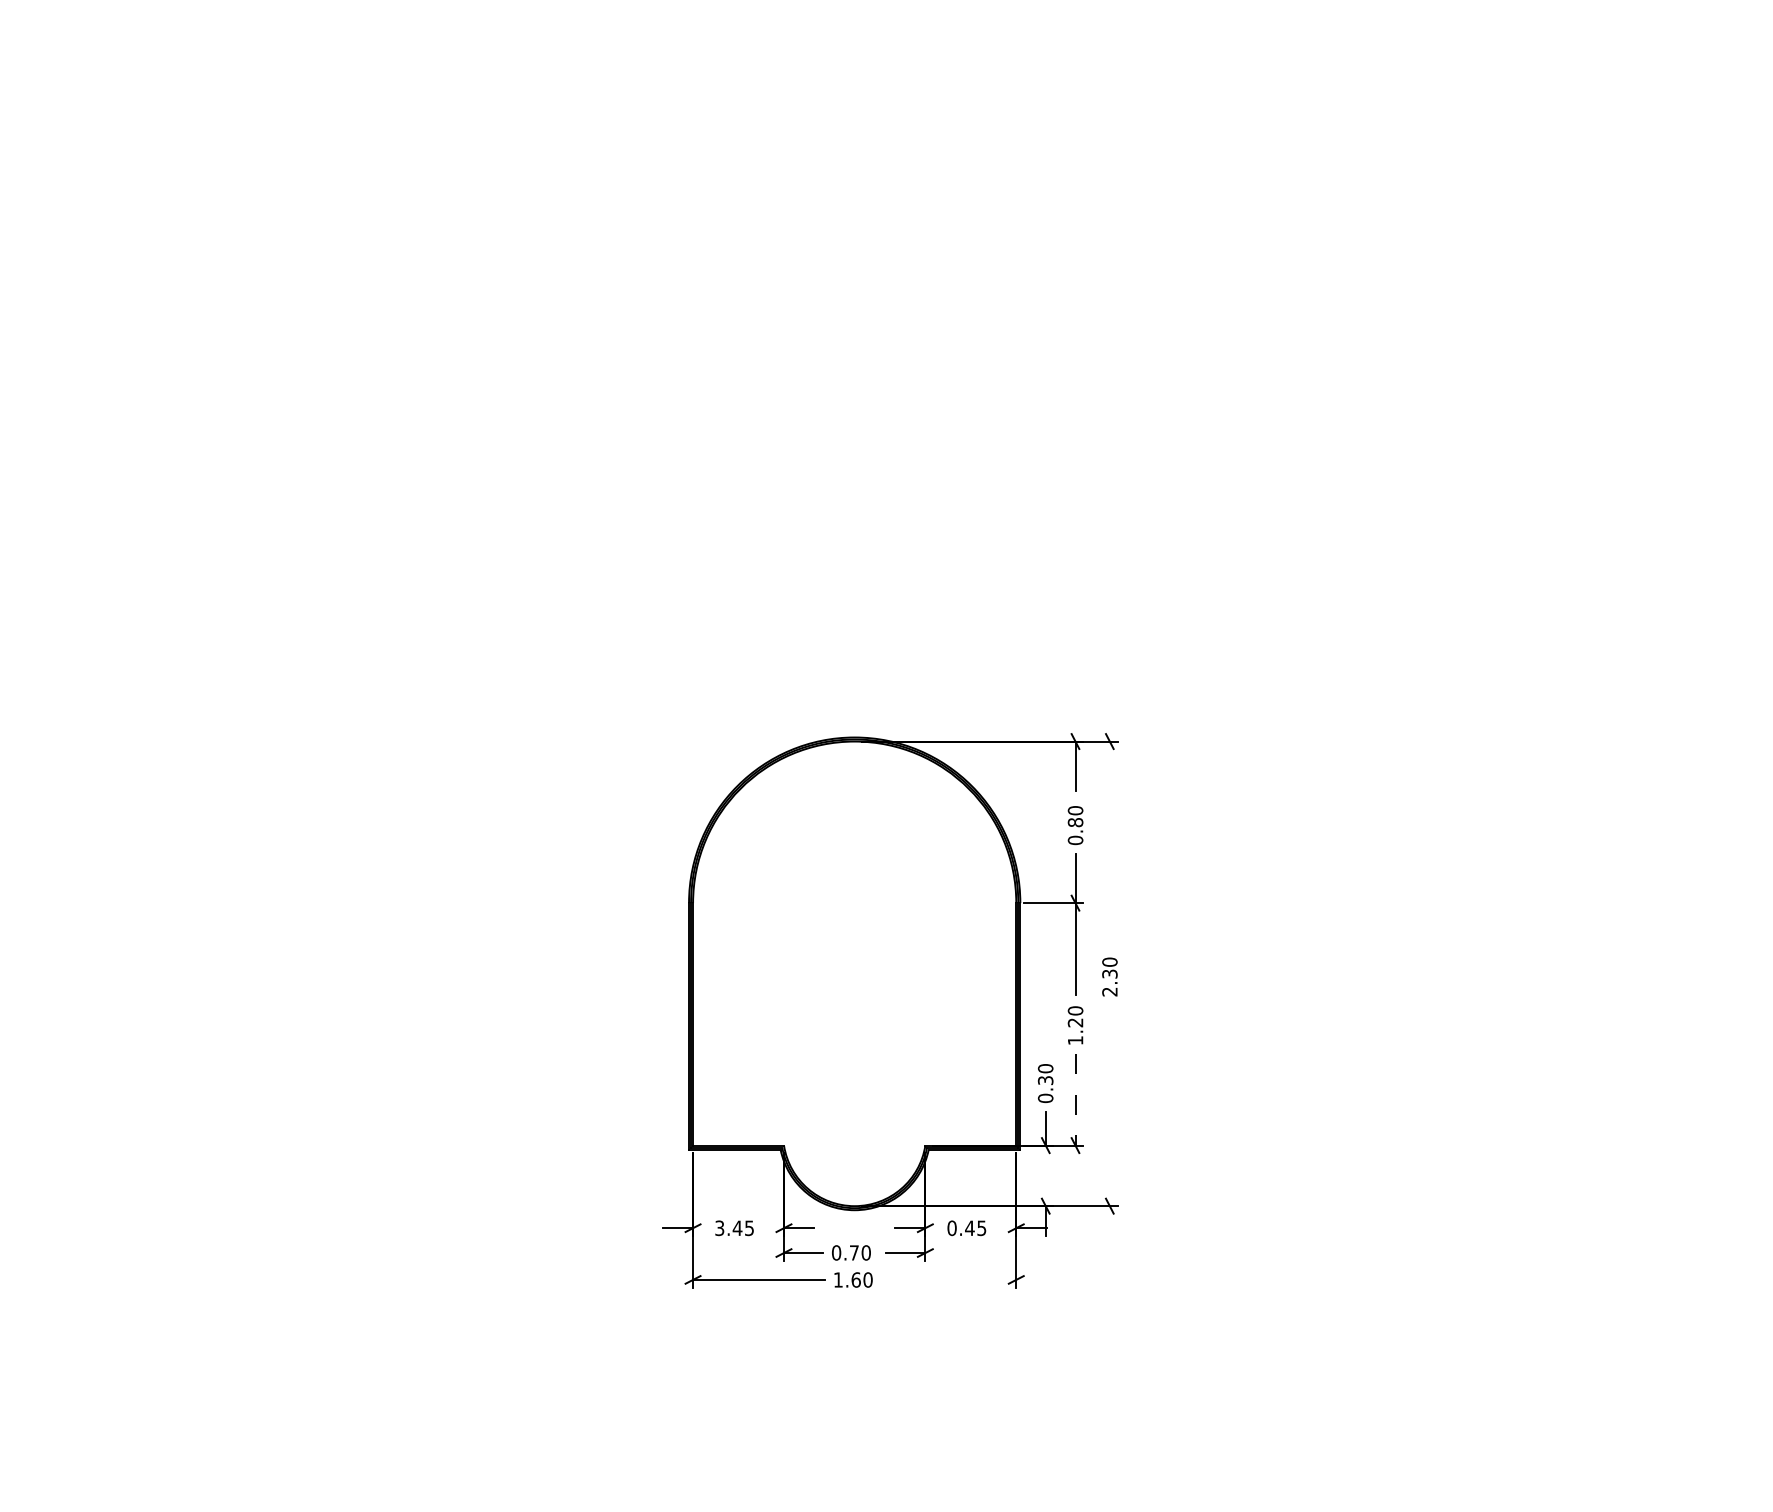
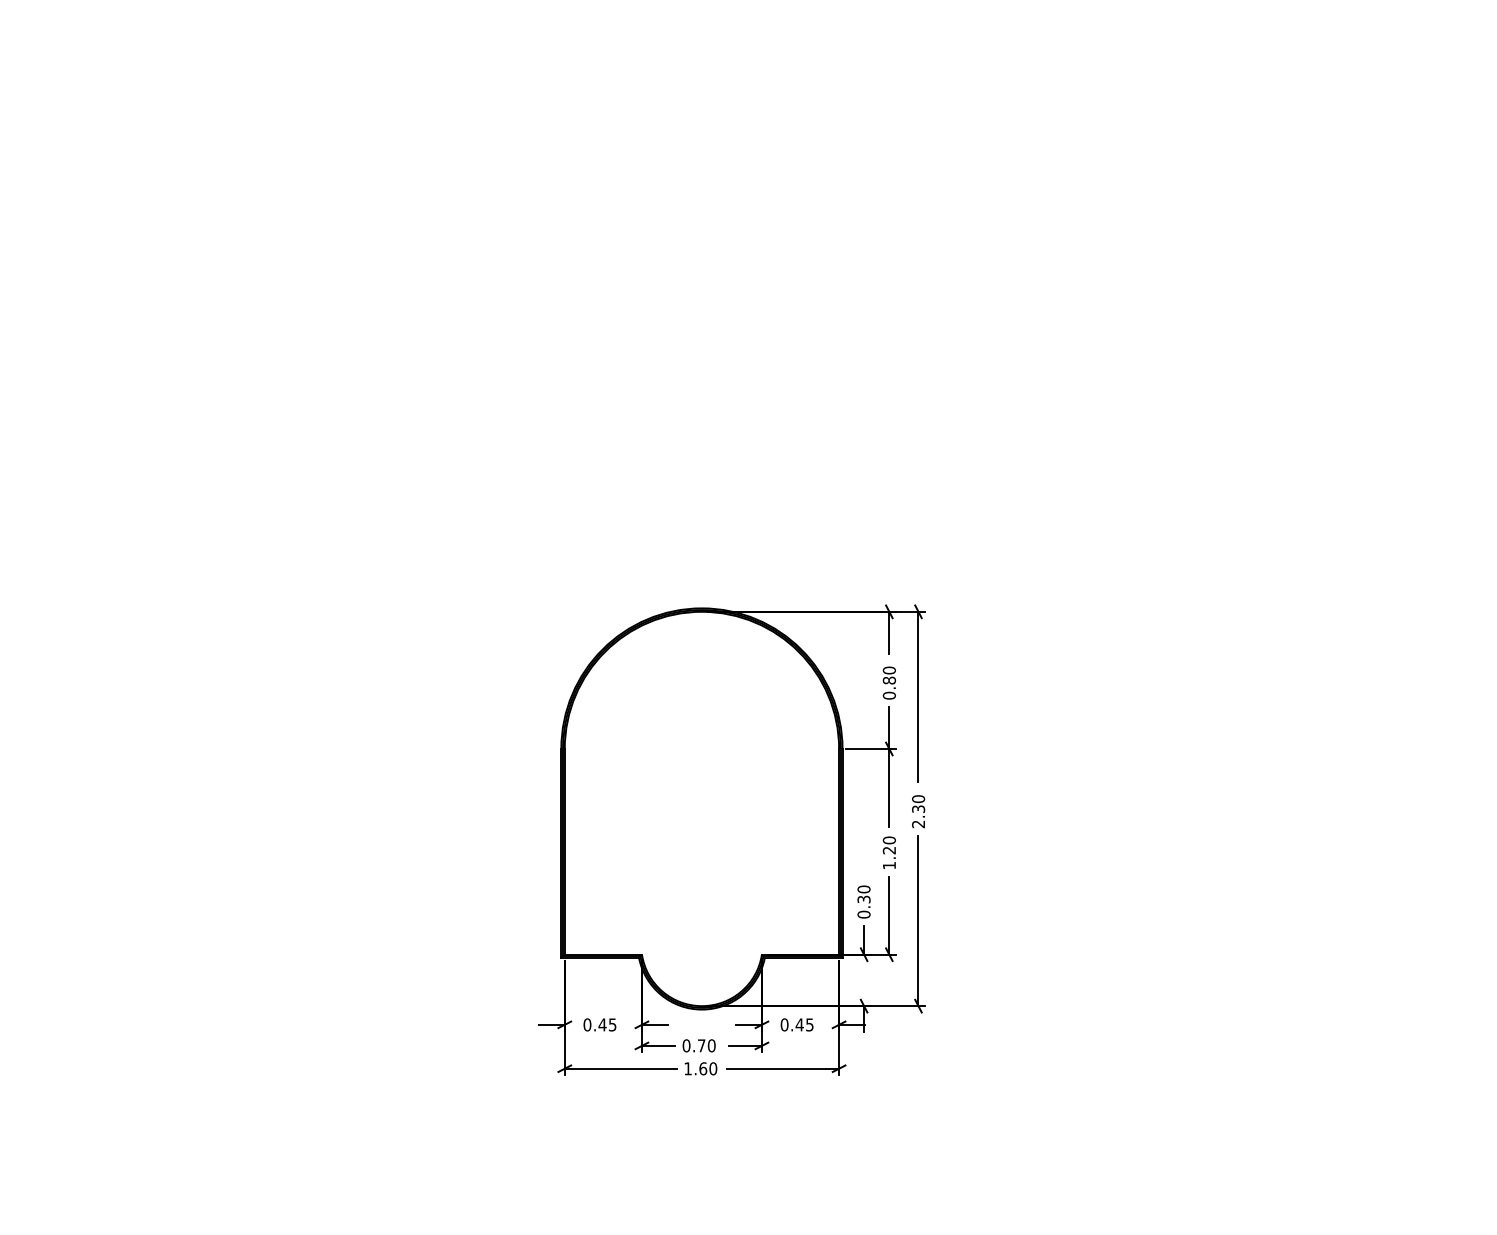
line: (1109, 841) -> (918, 696), added
line: (1075, 1099) -> (889, 915), dashed -> solid
line: (1109, 1105) -> (918, 920), added
text: (719, 1228) -> (587, 1025), 3.45 -> 0.45
line: (950, 1279) -> (783, 1068), added

